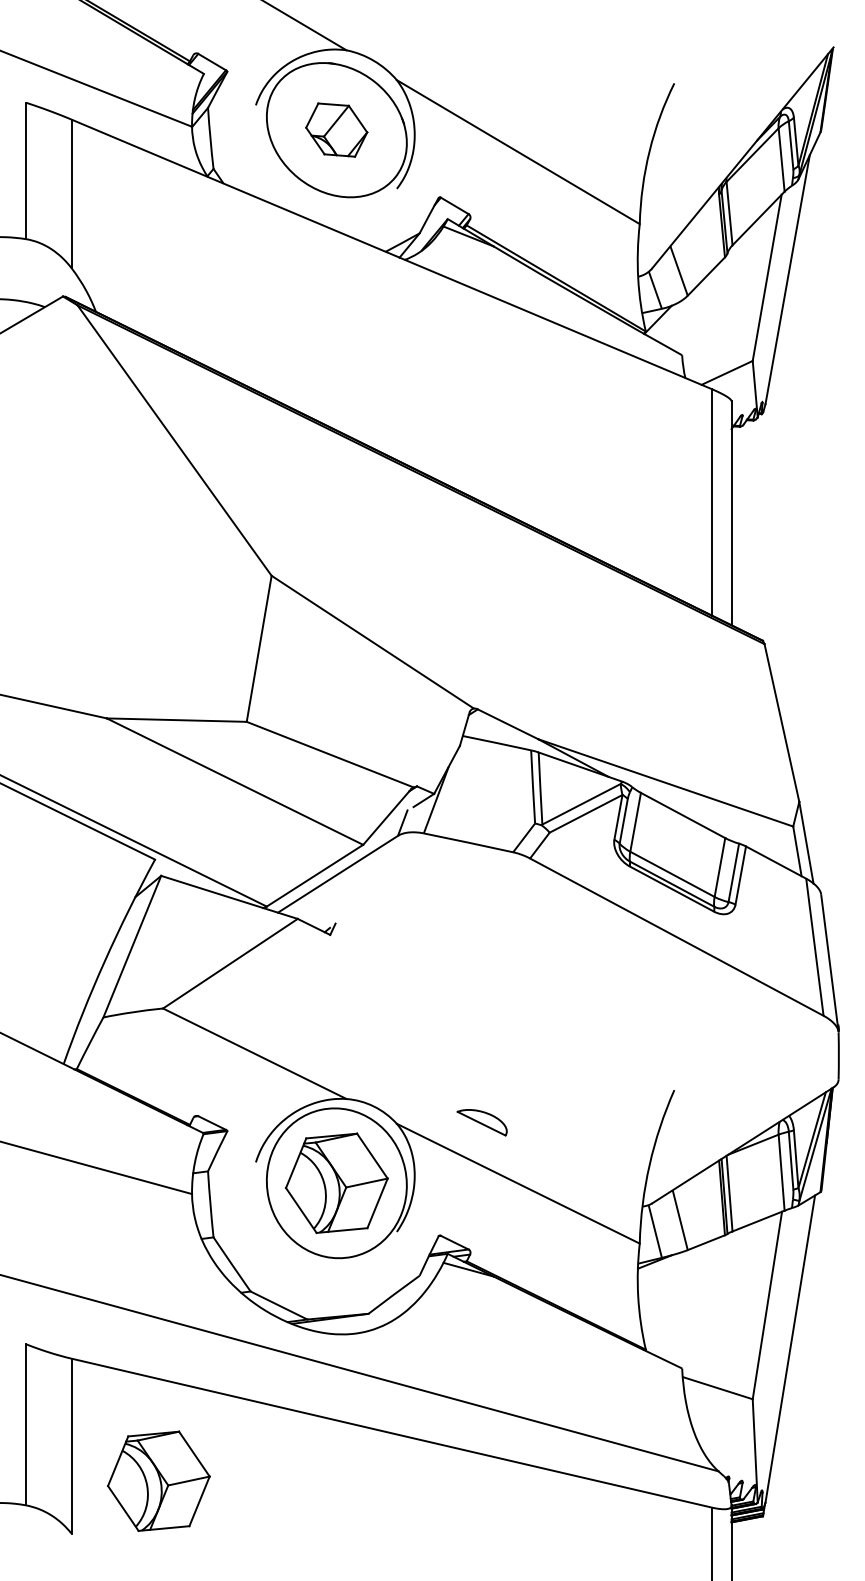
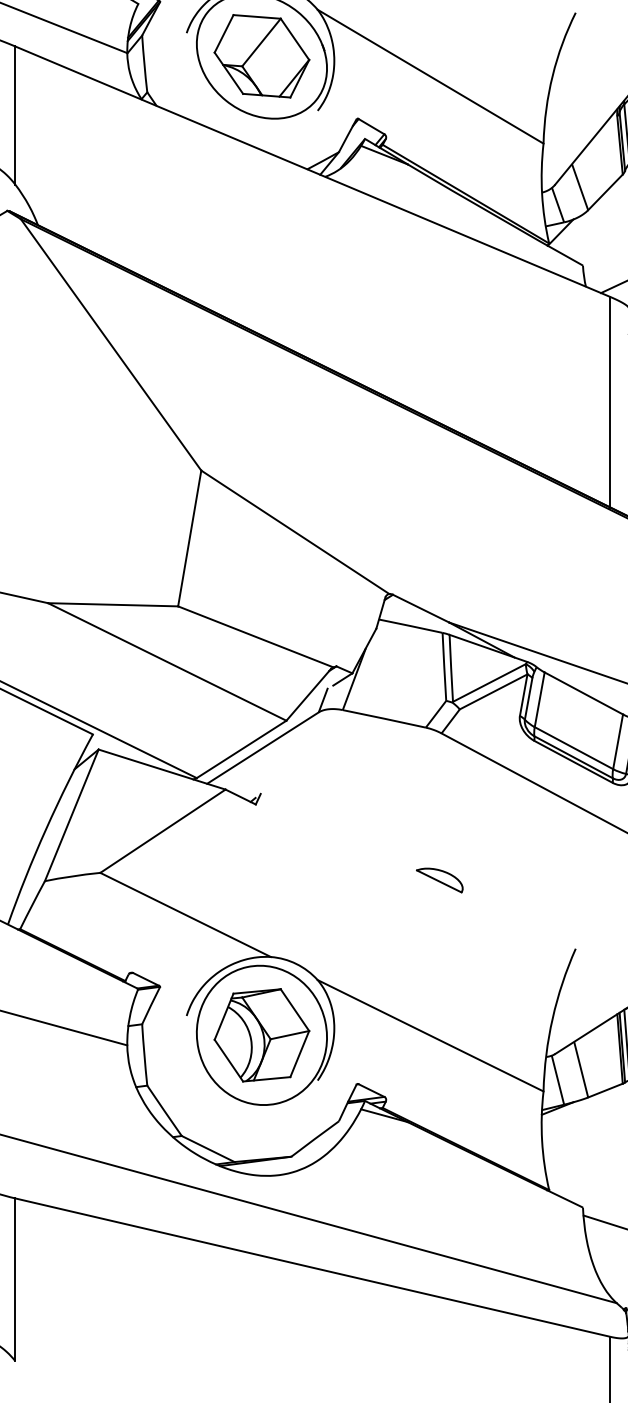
part: (336, 129) -> (261, 55), size x1.67
part: (481, 1122) -> (439, 880), moved
part: (158, 1480) -> (96, 1311), removed

